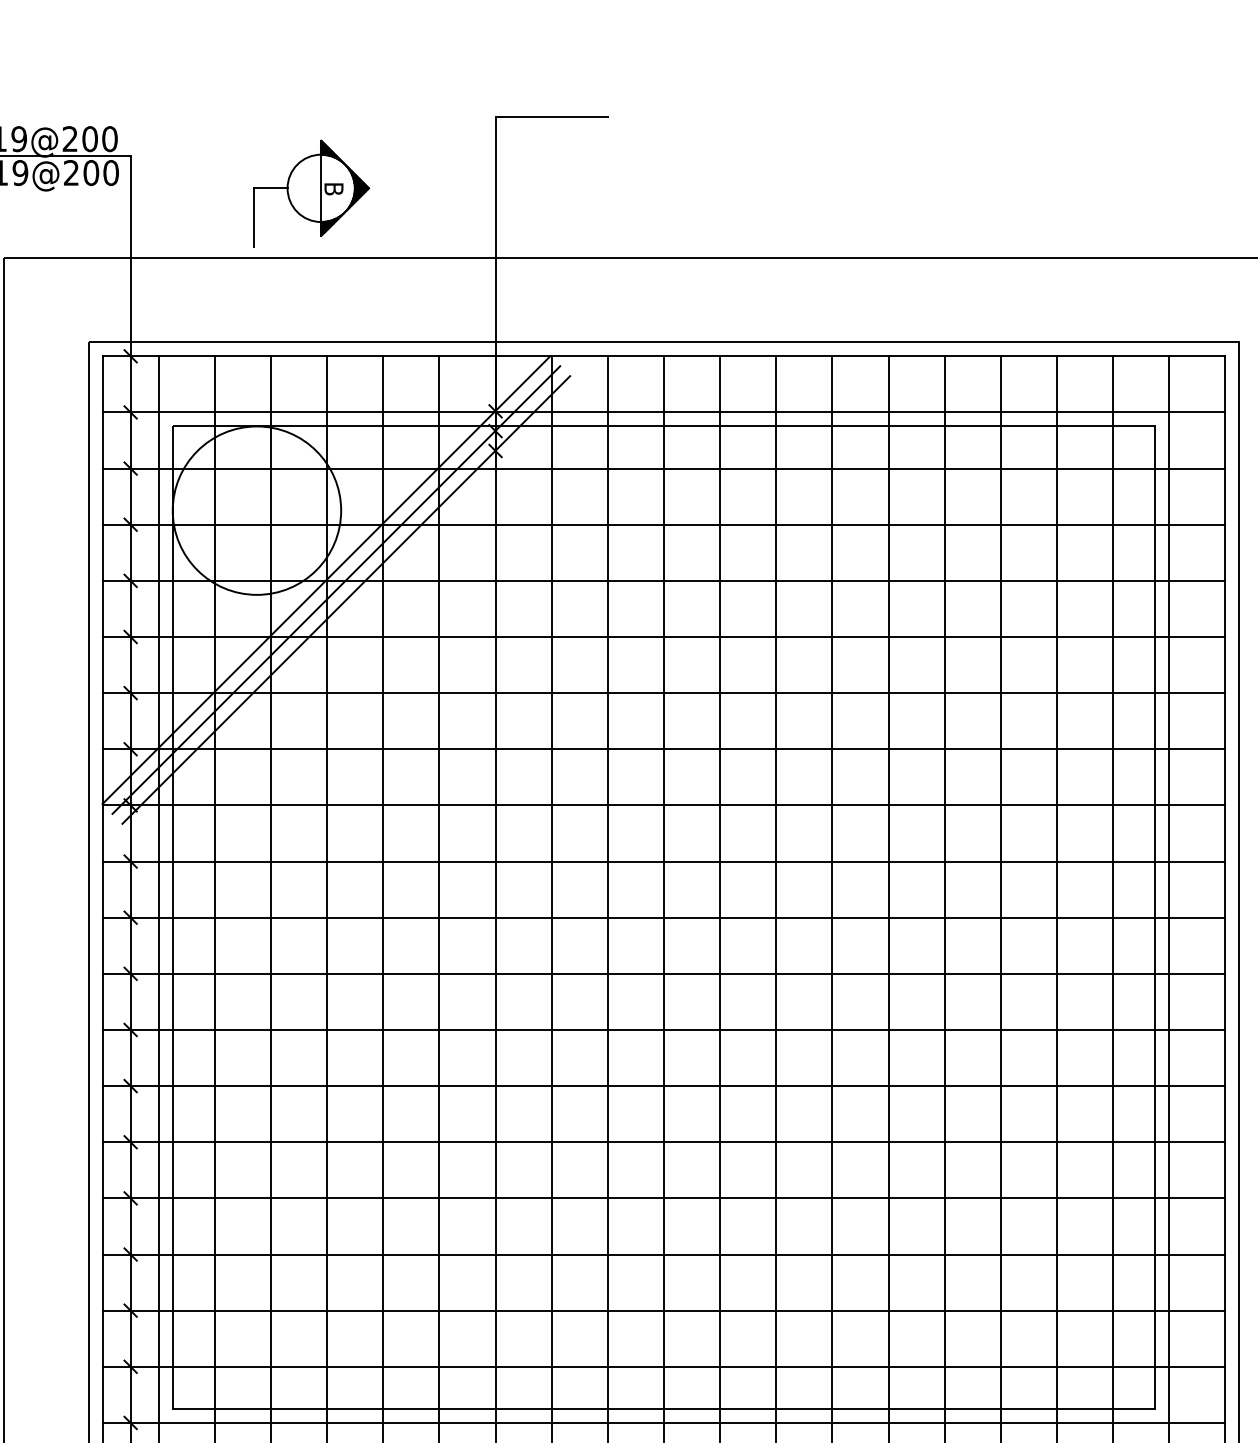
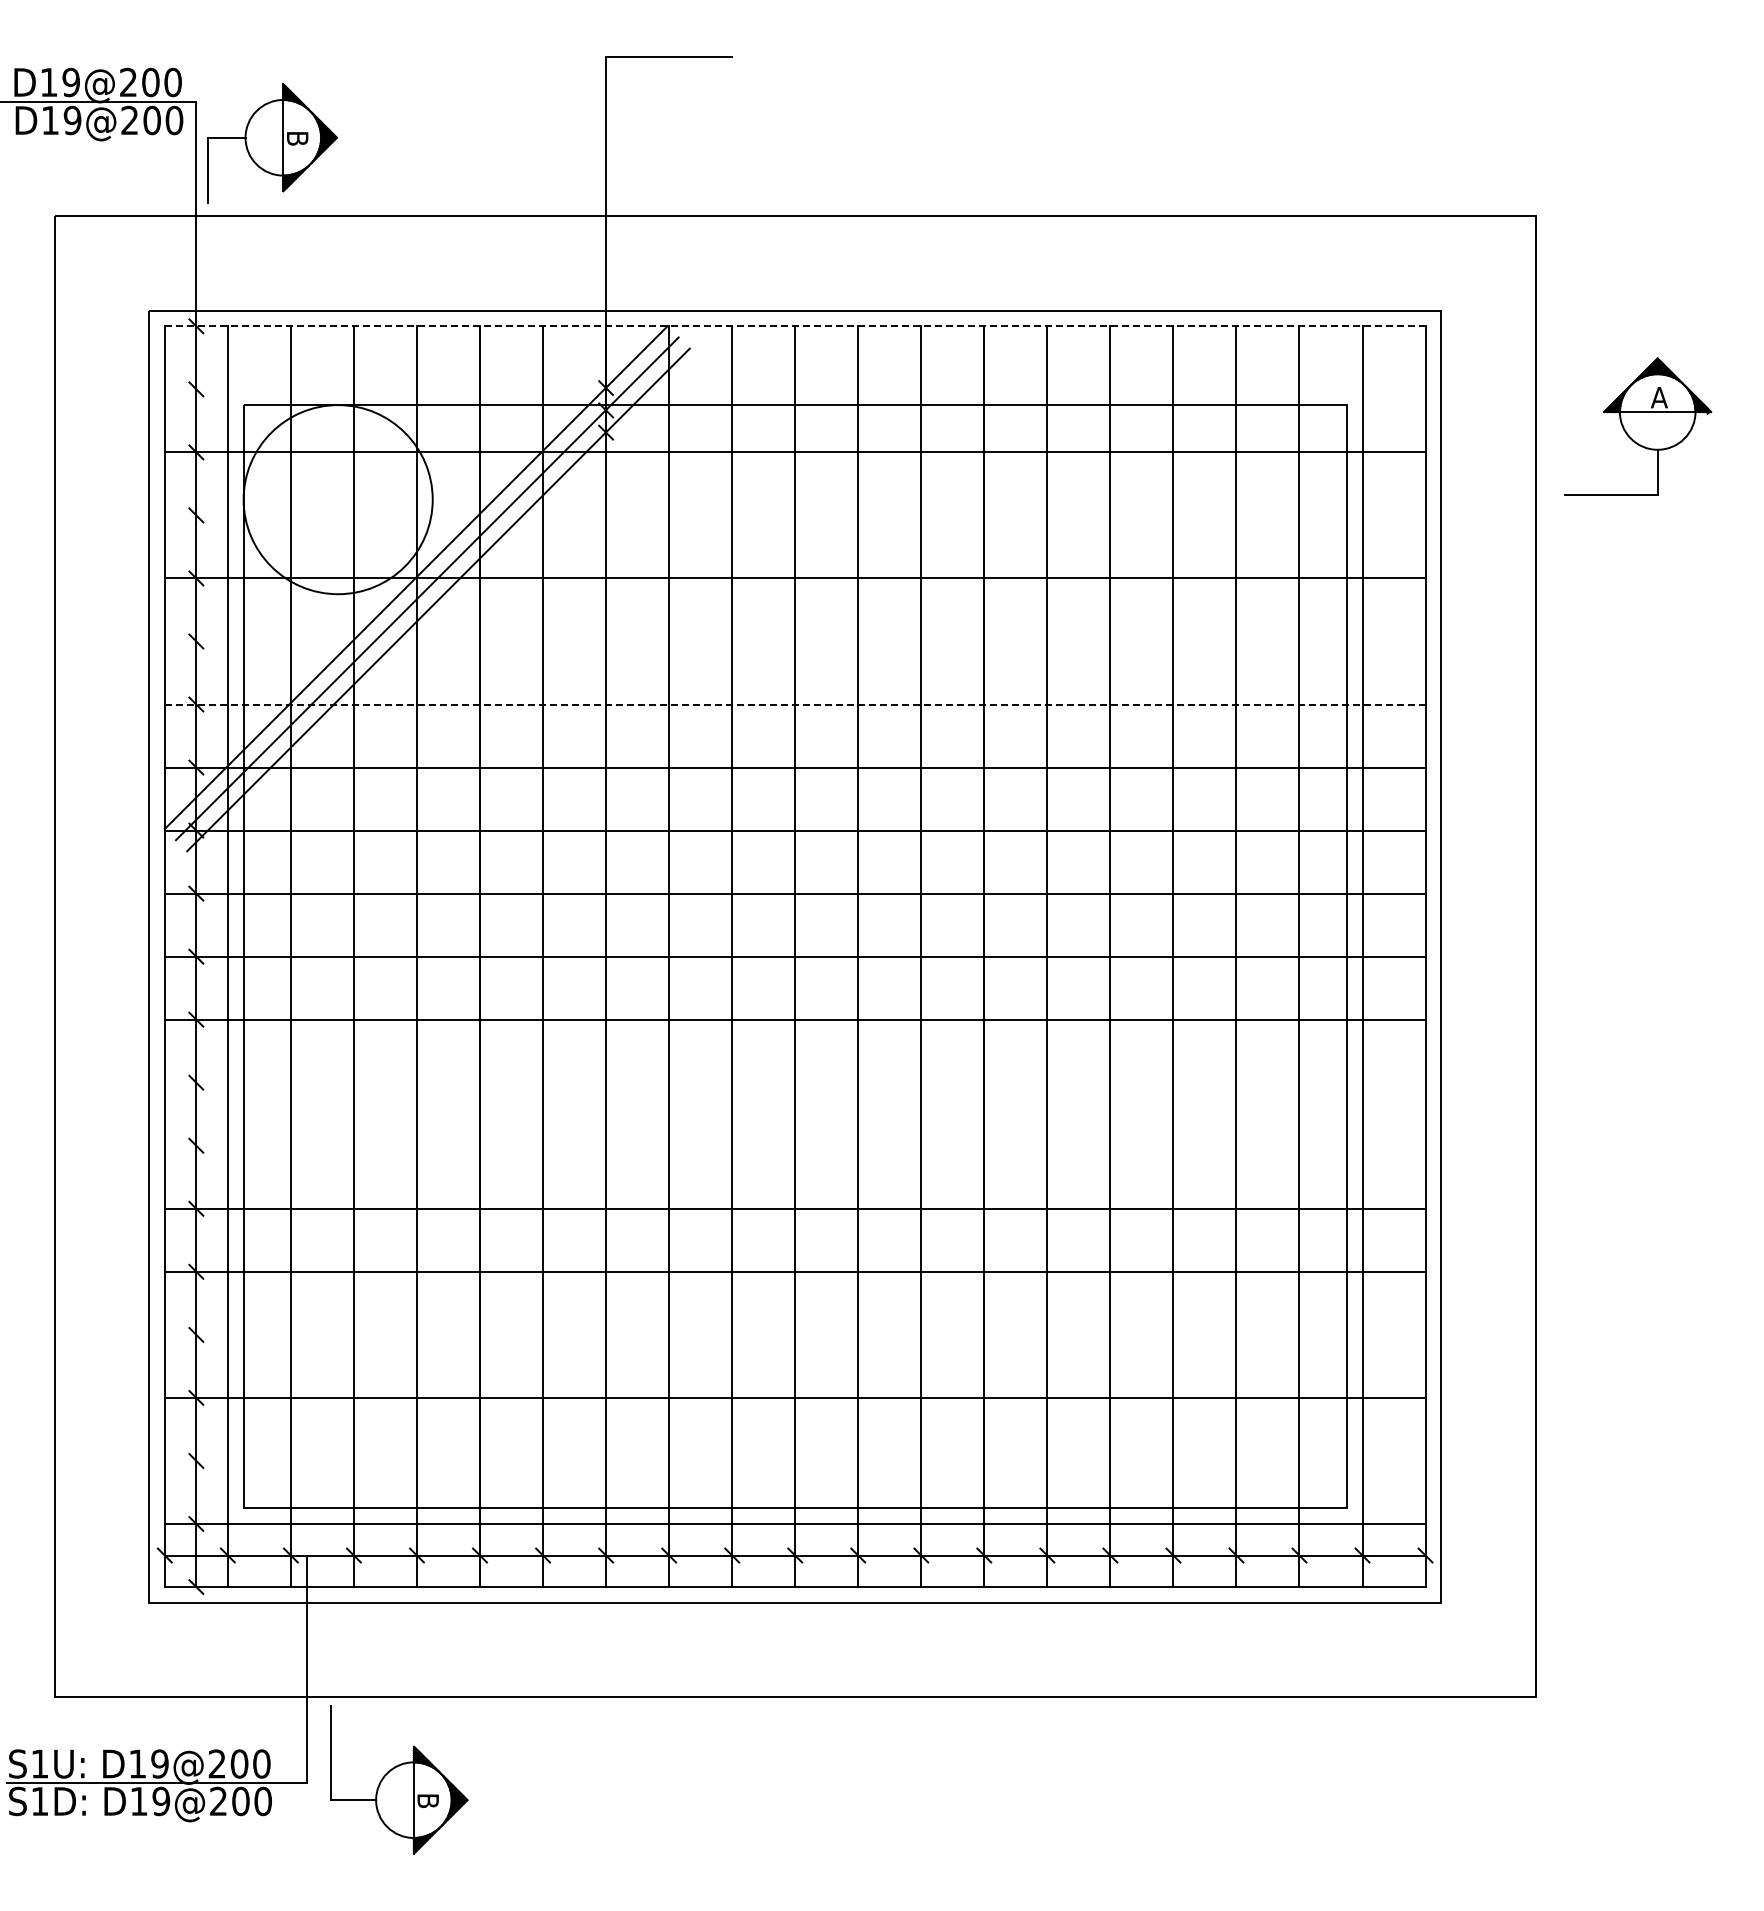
part: (311, 193) -> (272, 143), moved
line: (664, 356) -> (795, 326), solid -> dashed
line: (663, 412) -> (794, 389), removed
line: (663, 524) -> (794, 515), removed
line: (663, 636) -> (794, 641), removed
line: (664, 693) -> (795, 704), solid -> dashed
line: (663, 1029) -> (794, 1082), removed
line: (663, 1085) -> (794, 1145), removed
line: (663, 1254) -> (794, 1334), removed
line: (663, 1366) -> (794, 1460), removed

